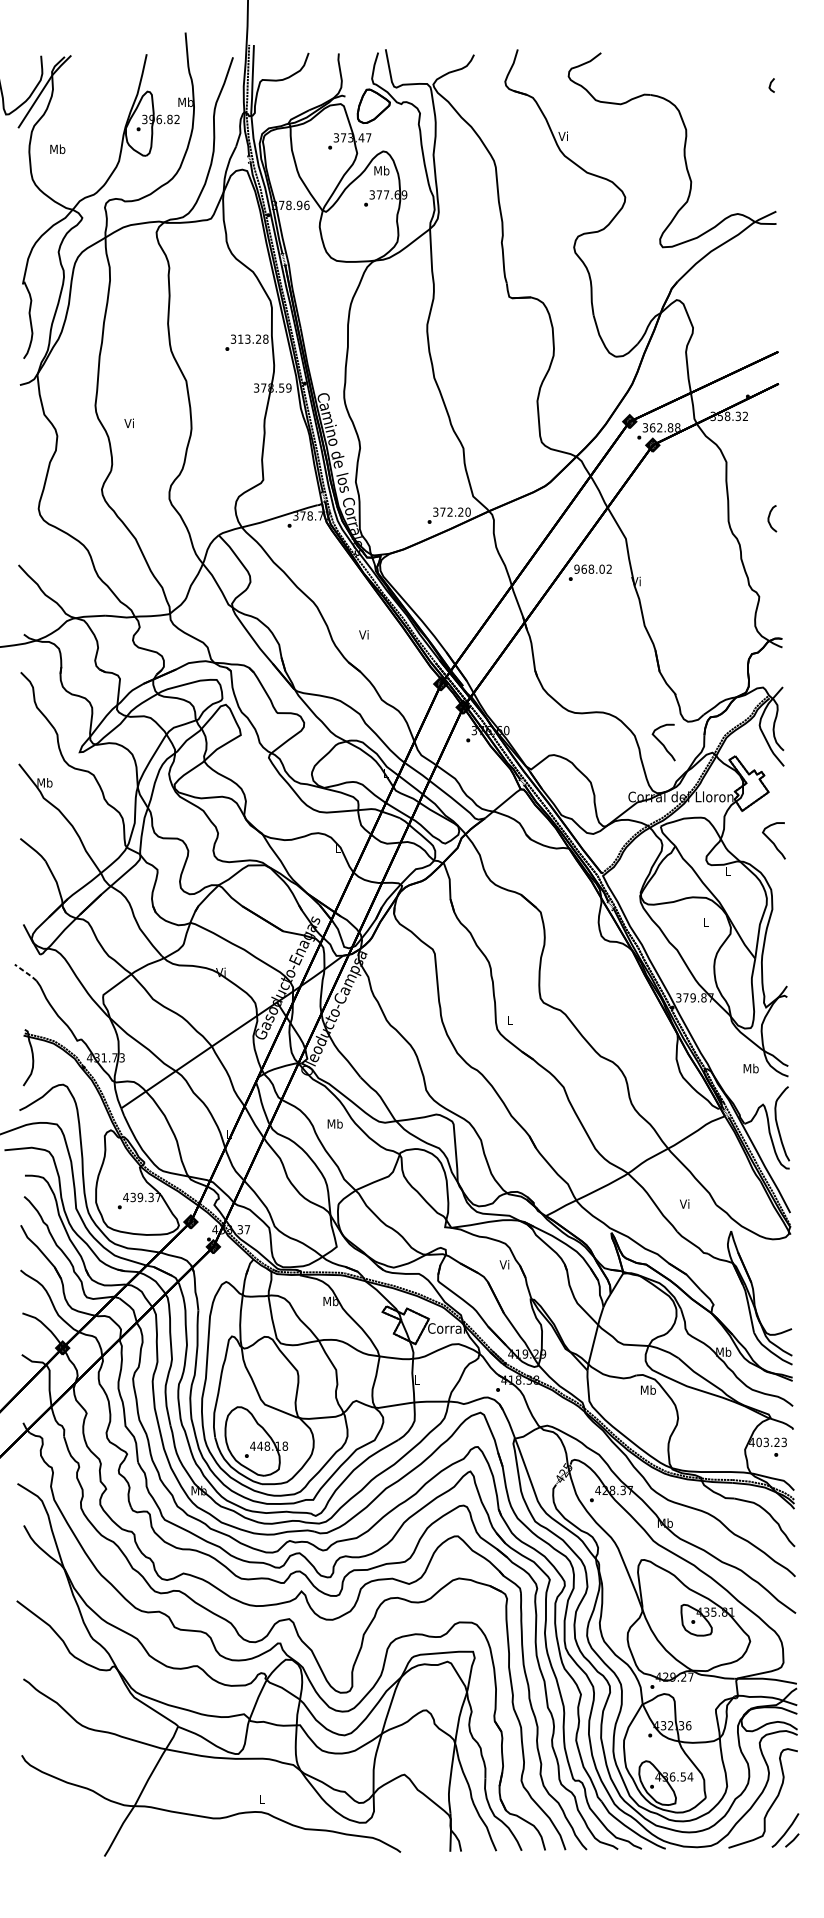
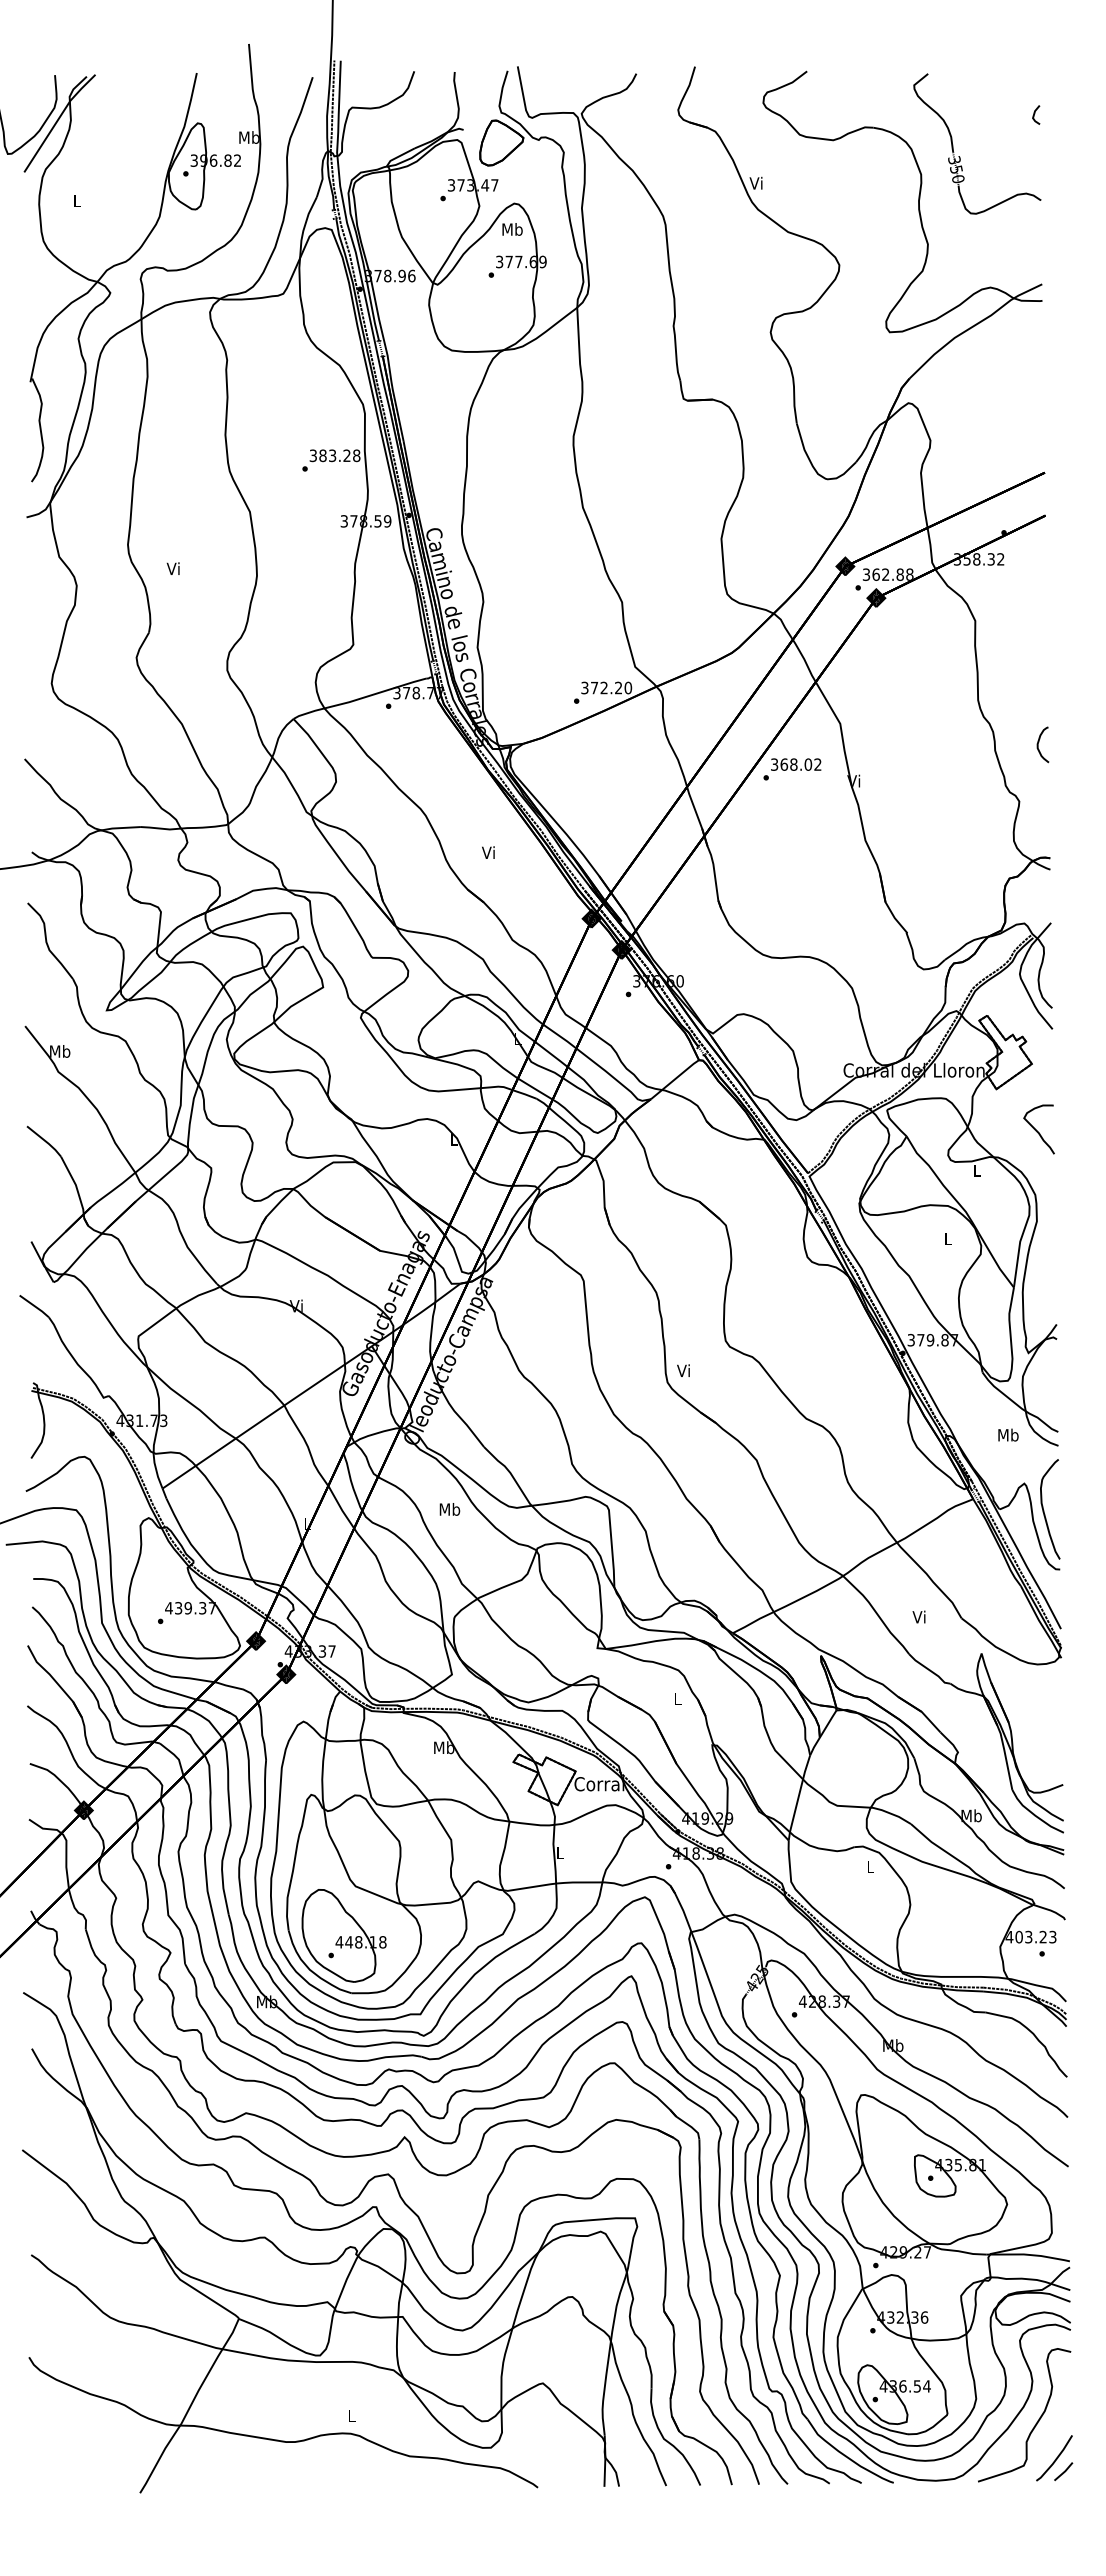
part: (715, 117) -> (960, 157), added
text: (57, 149) -> (77, 200), Mb -> L
text: (240, 339) -> (322, 455), 313.28 -> 383.28
curve: (769, 517) -> (1039, 742), moved
text: (576, 569) -> (774, 764), 968.02 -> 368.02
curve: (662, 743) -> (889, 998), removed
line: (25, 972) -> (34, 1306), dashed -> solid
text: (509, 1020) -> (683, 1370), L -> Vi
text: (503, 1264) -> (676, 1698), Vi -> L
text: (648, 1389) -> (870, 1866), Mb -> L

